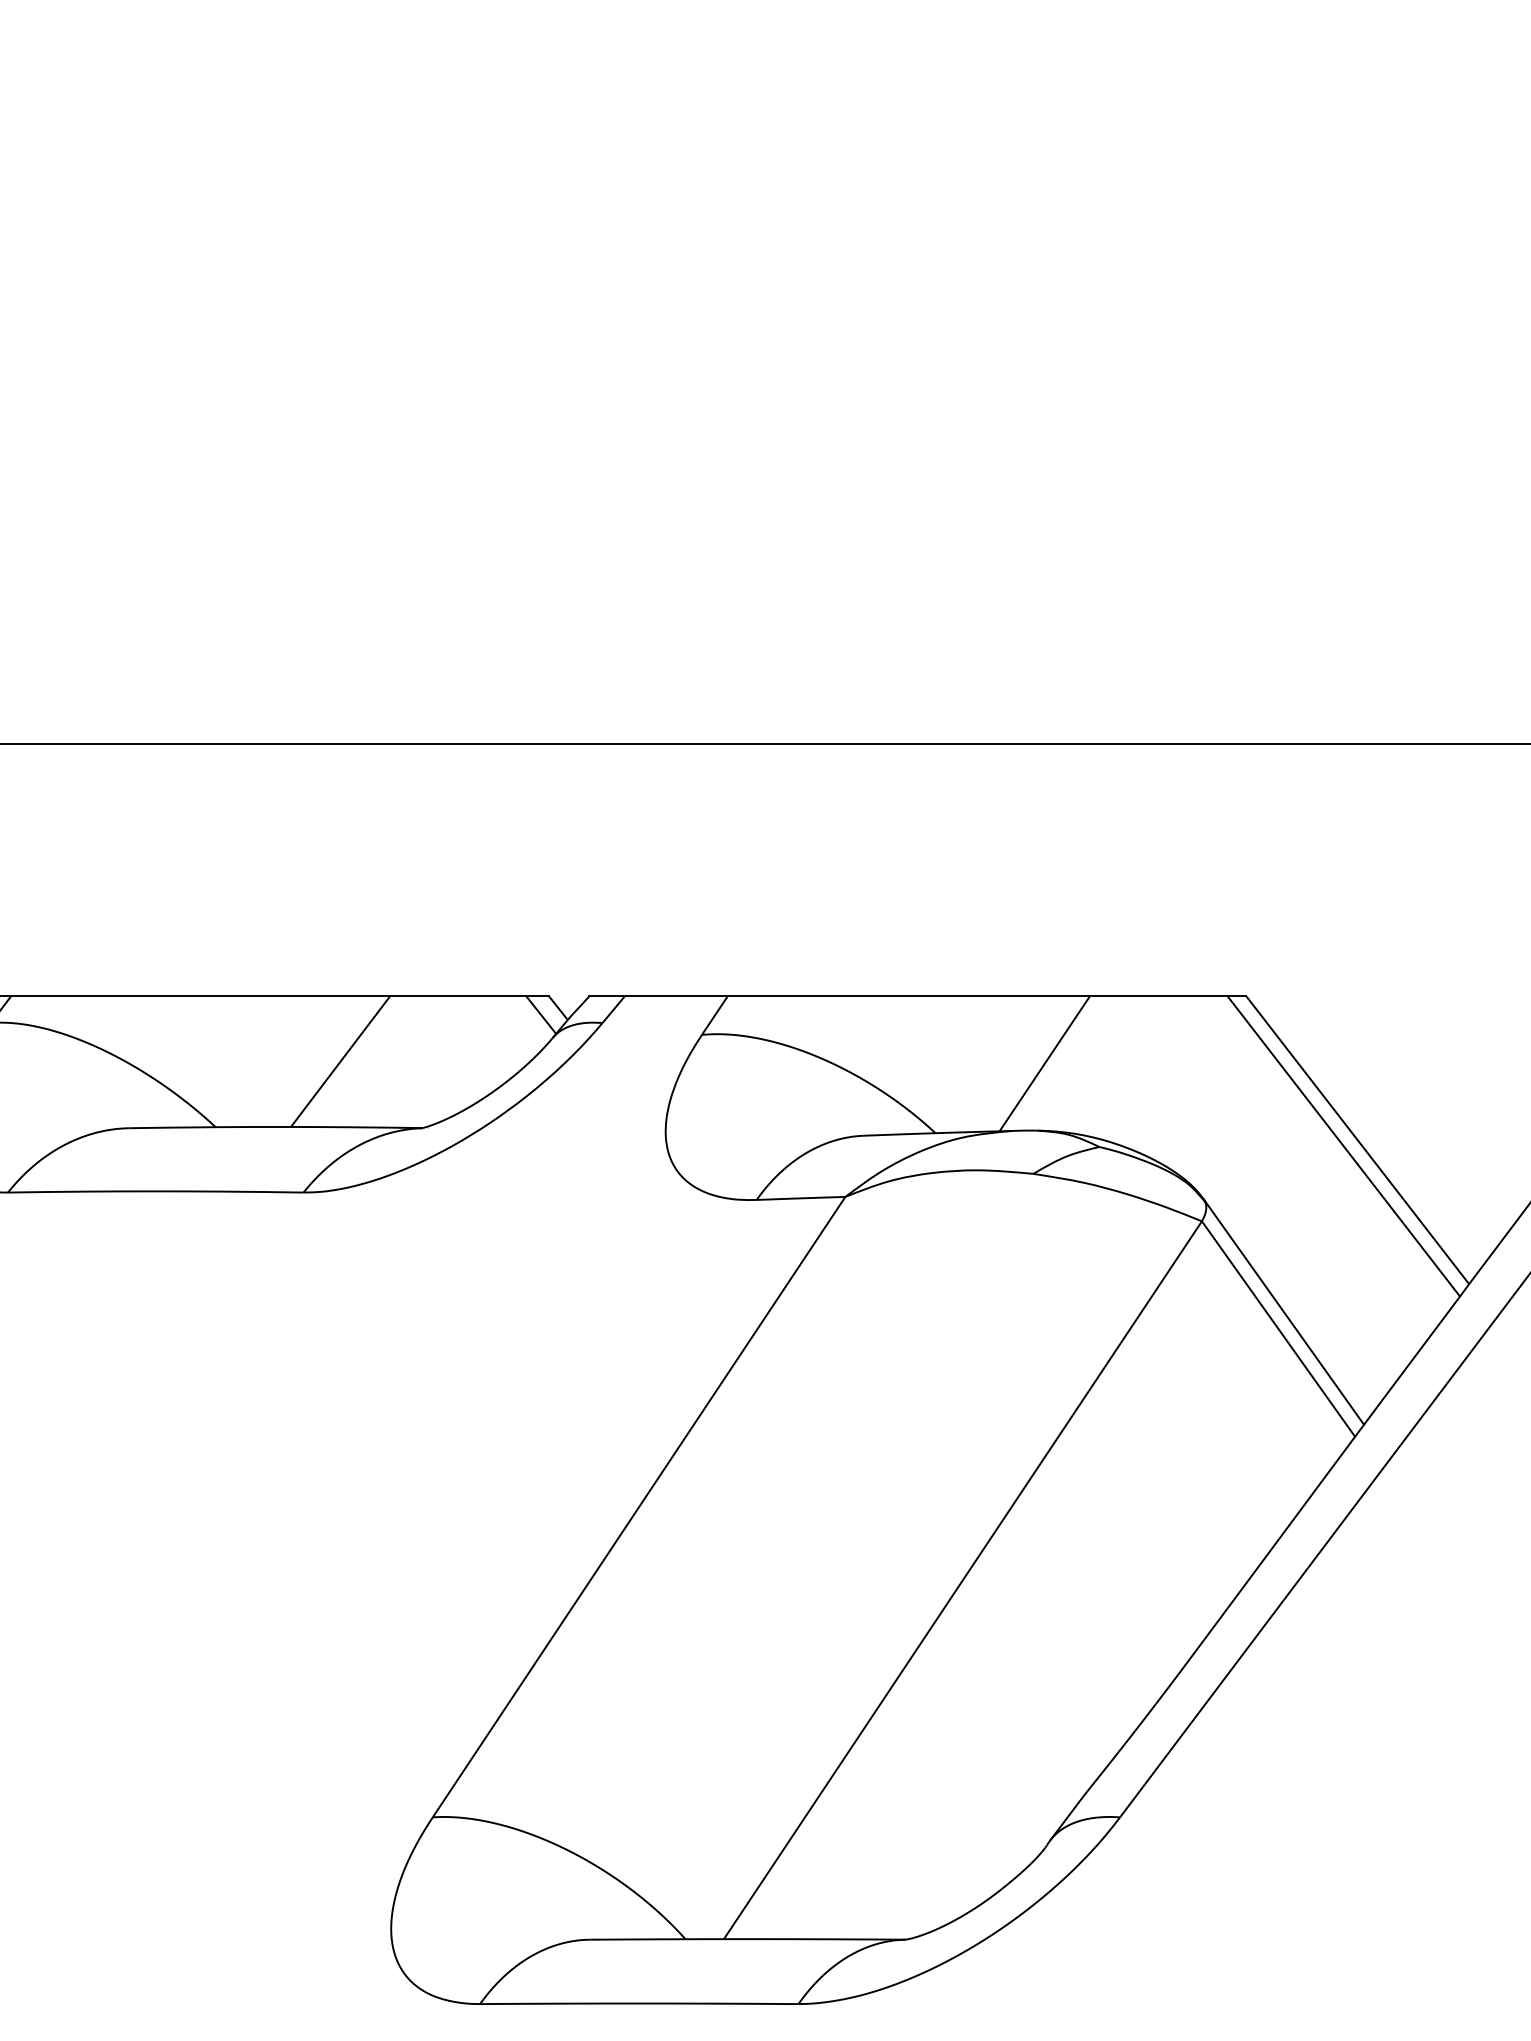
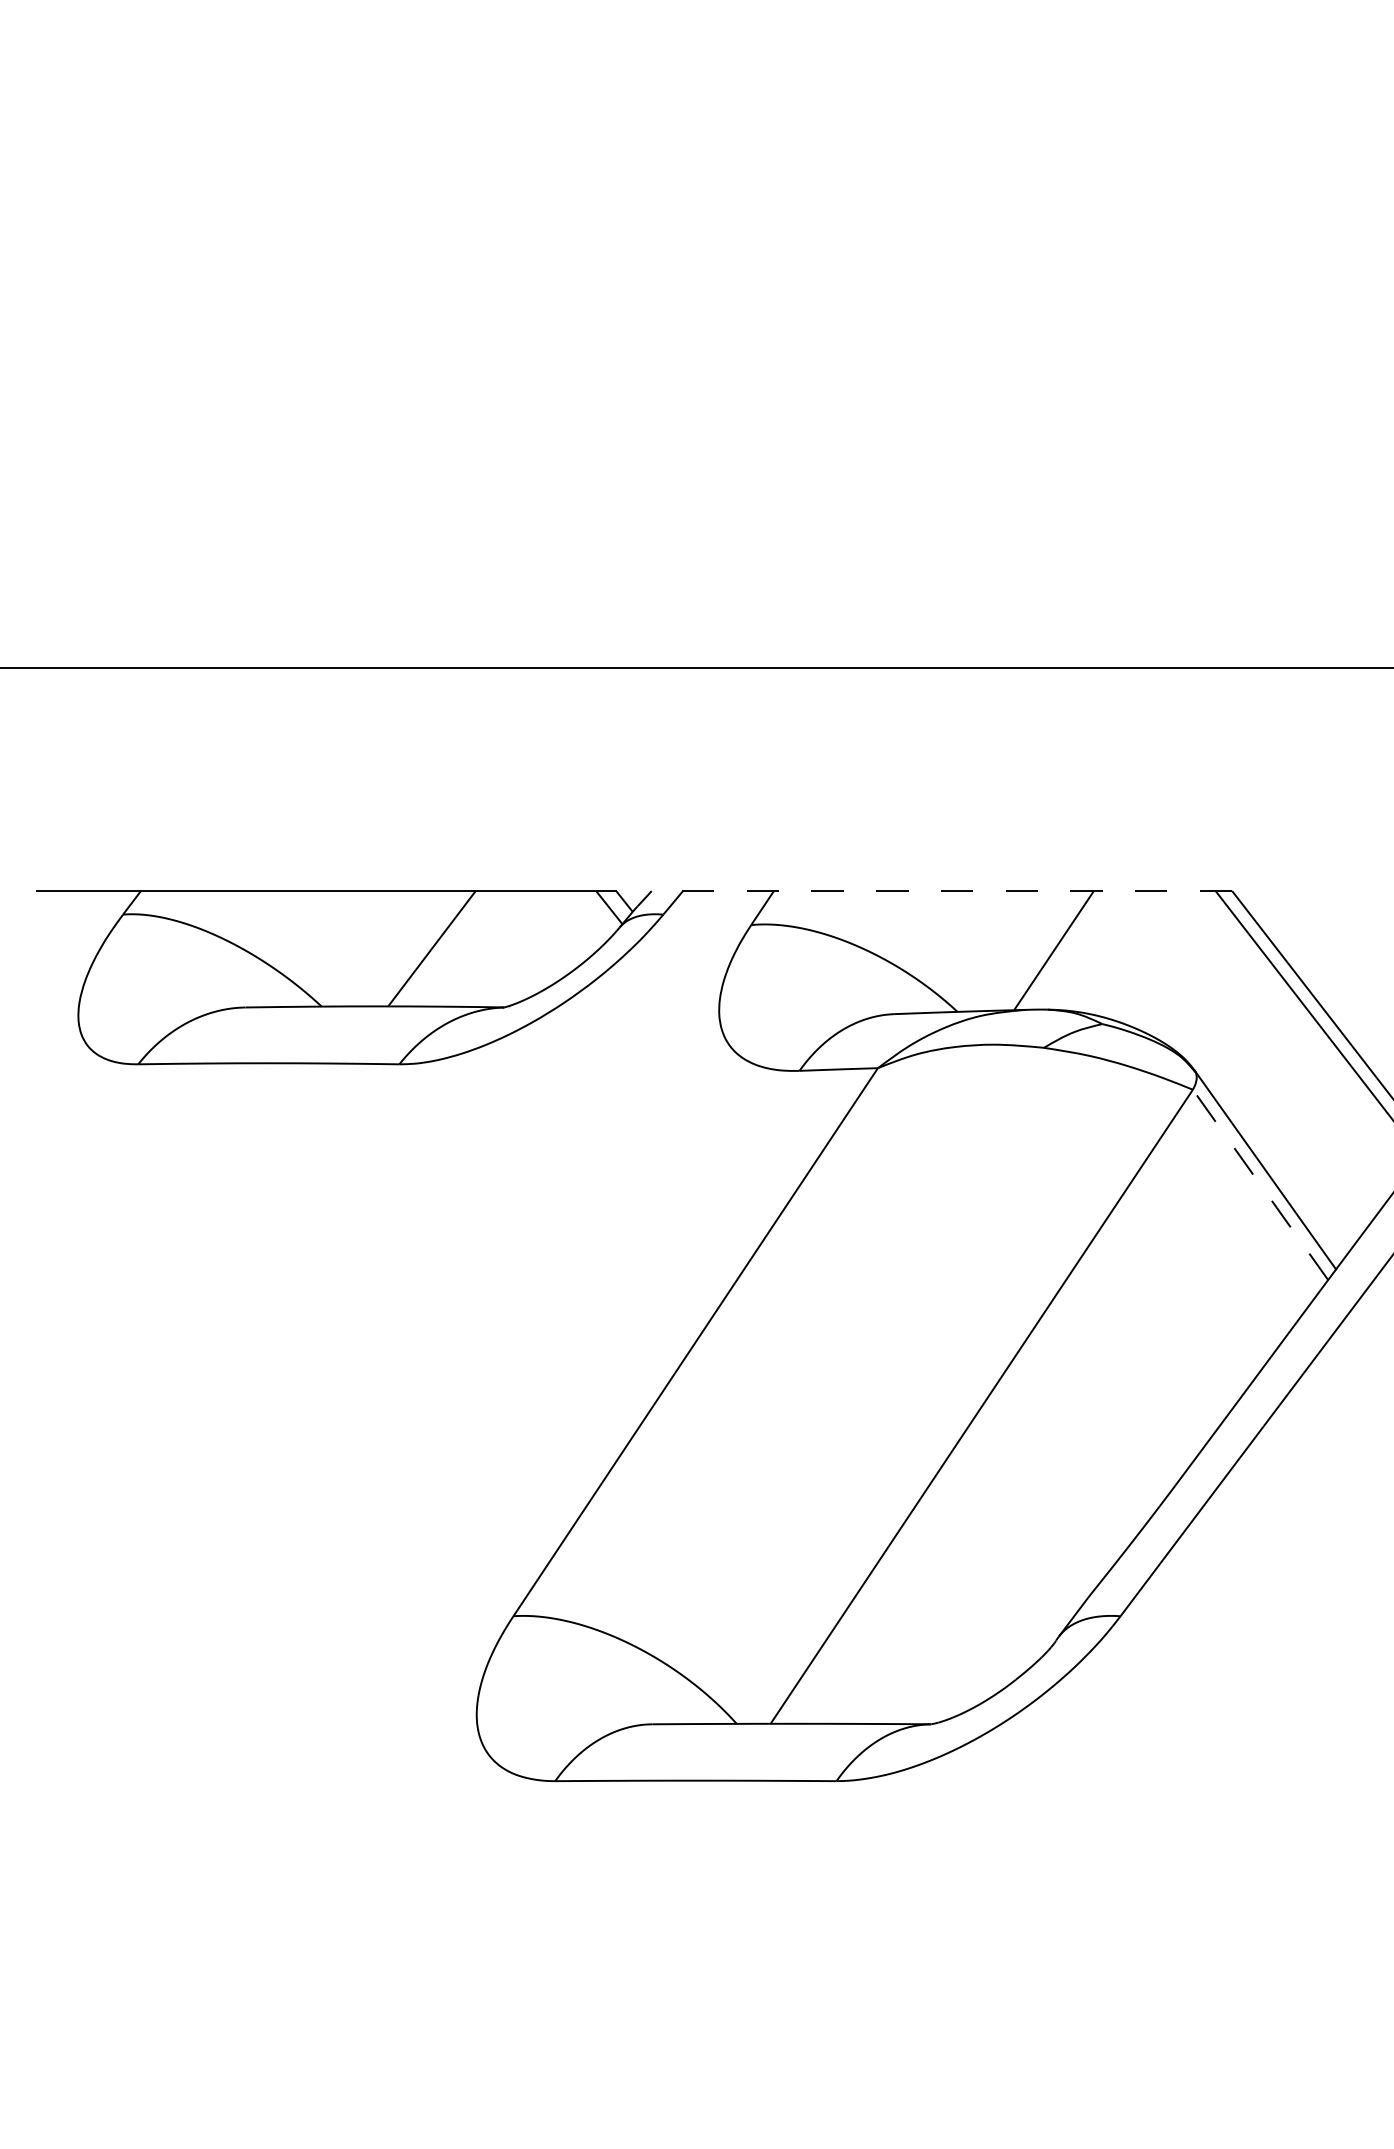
line: (917, 996) -> (941, 891), solid -> dashed
line: (1278, 1328) -> (1260, 1184), solid -> dashed

